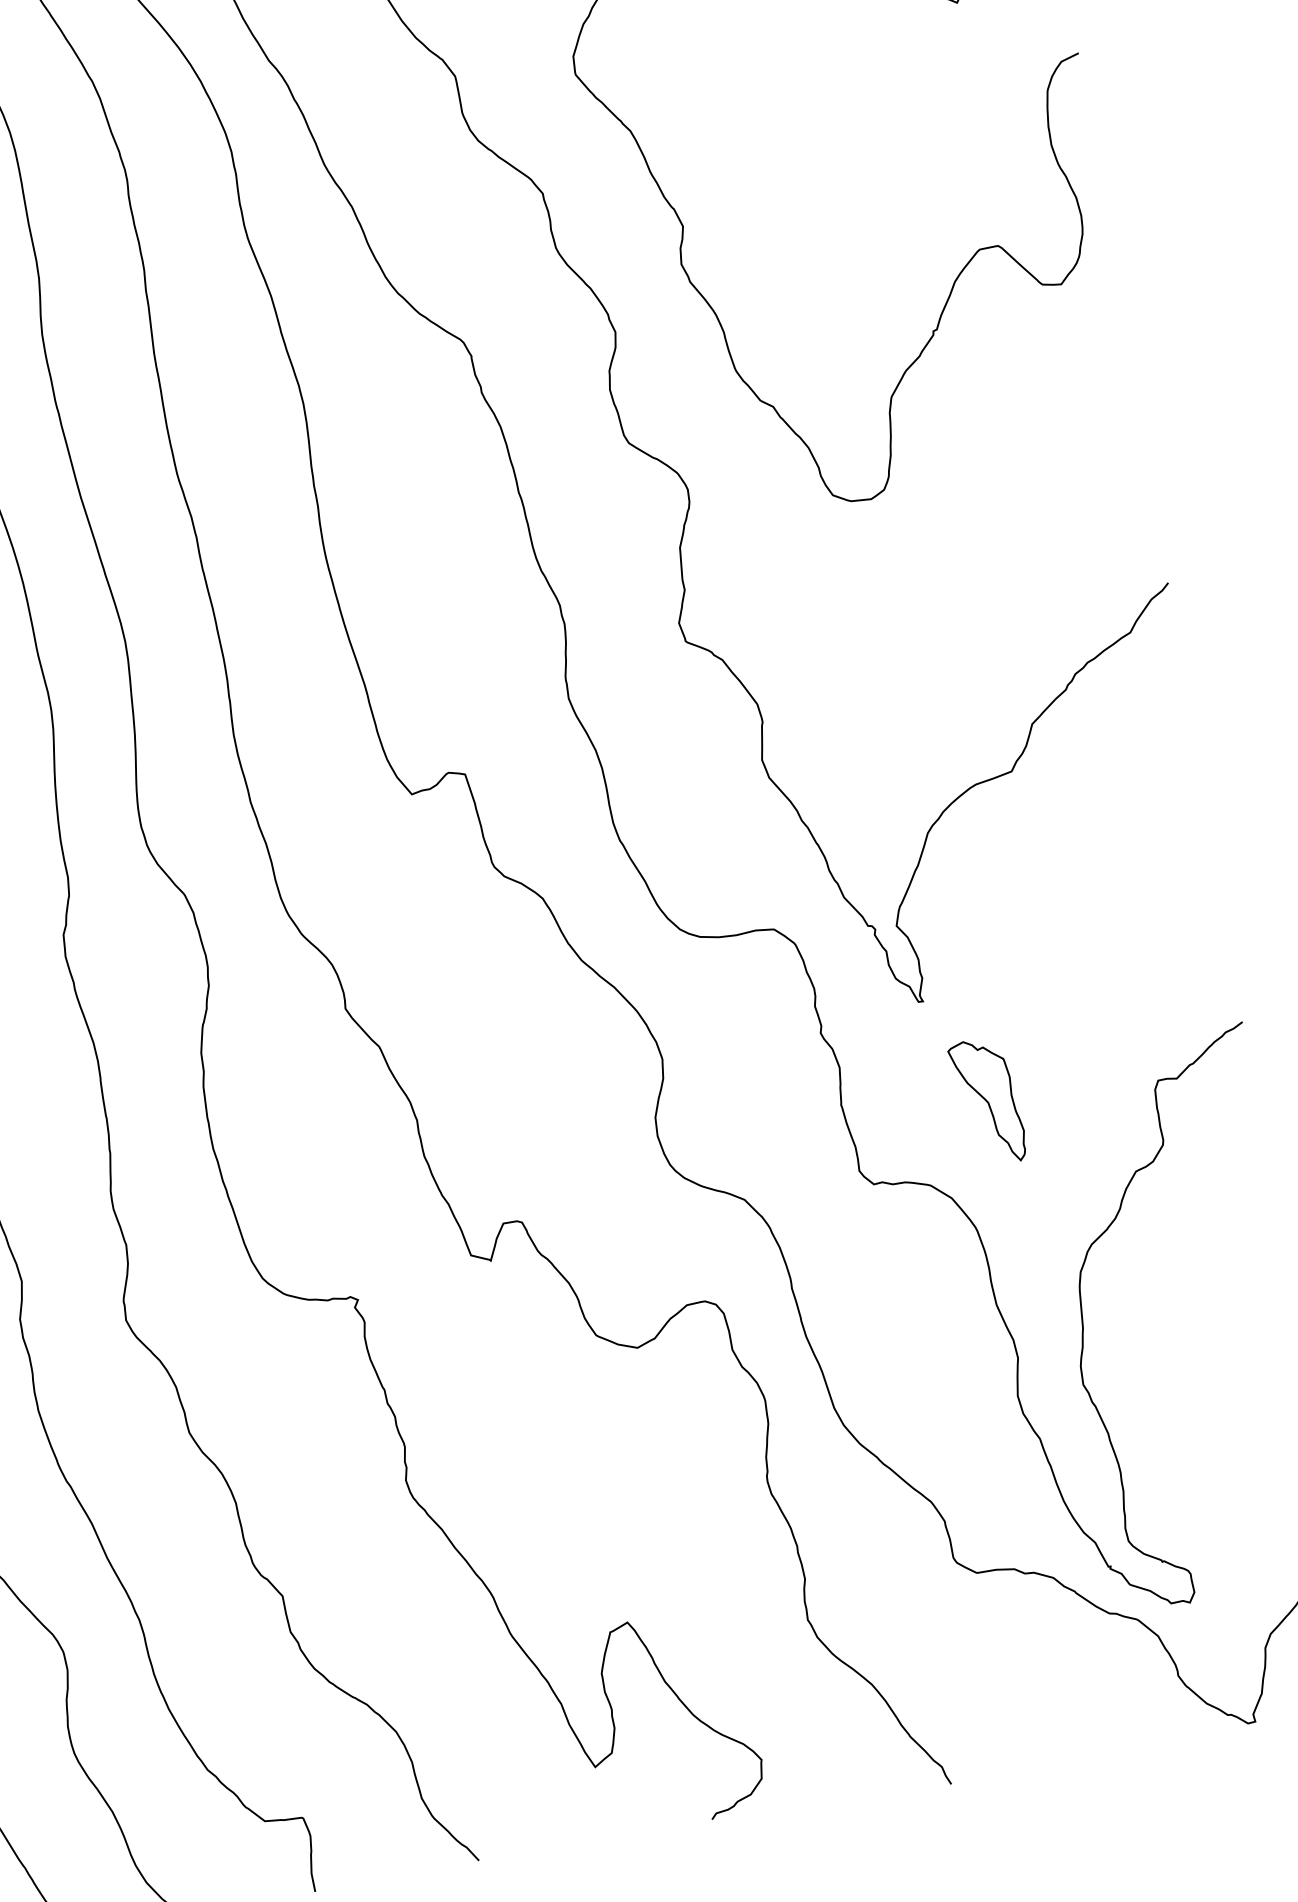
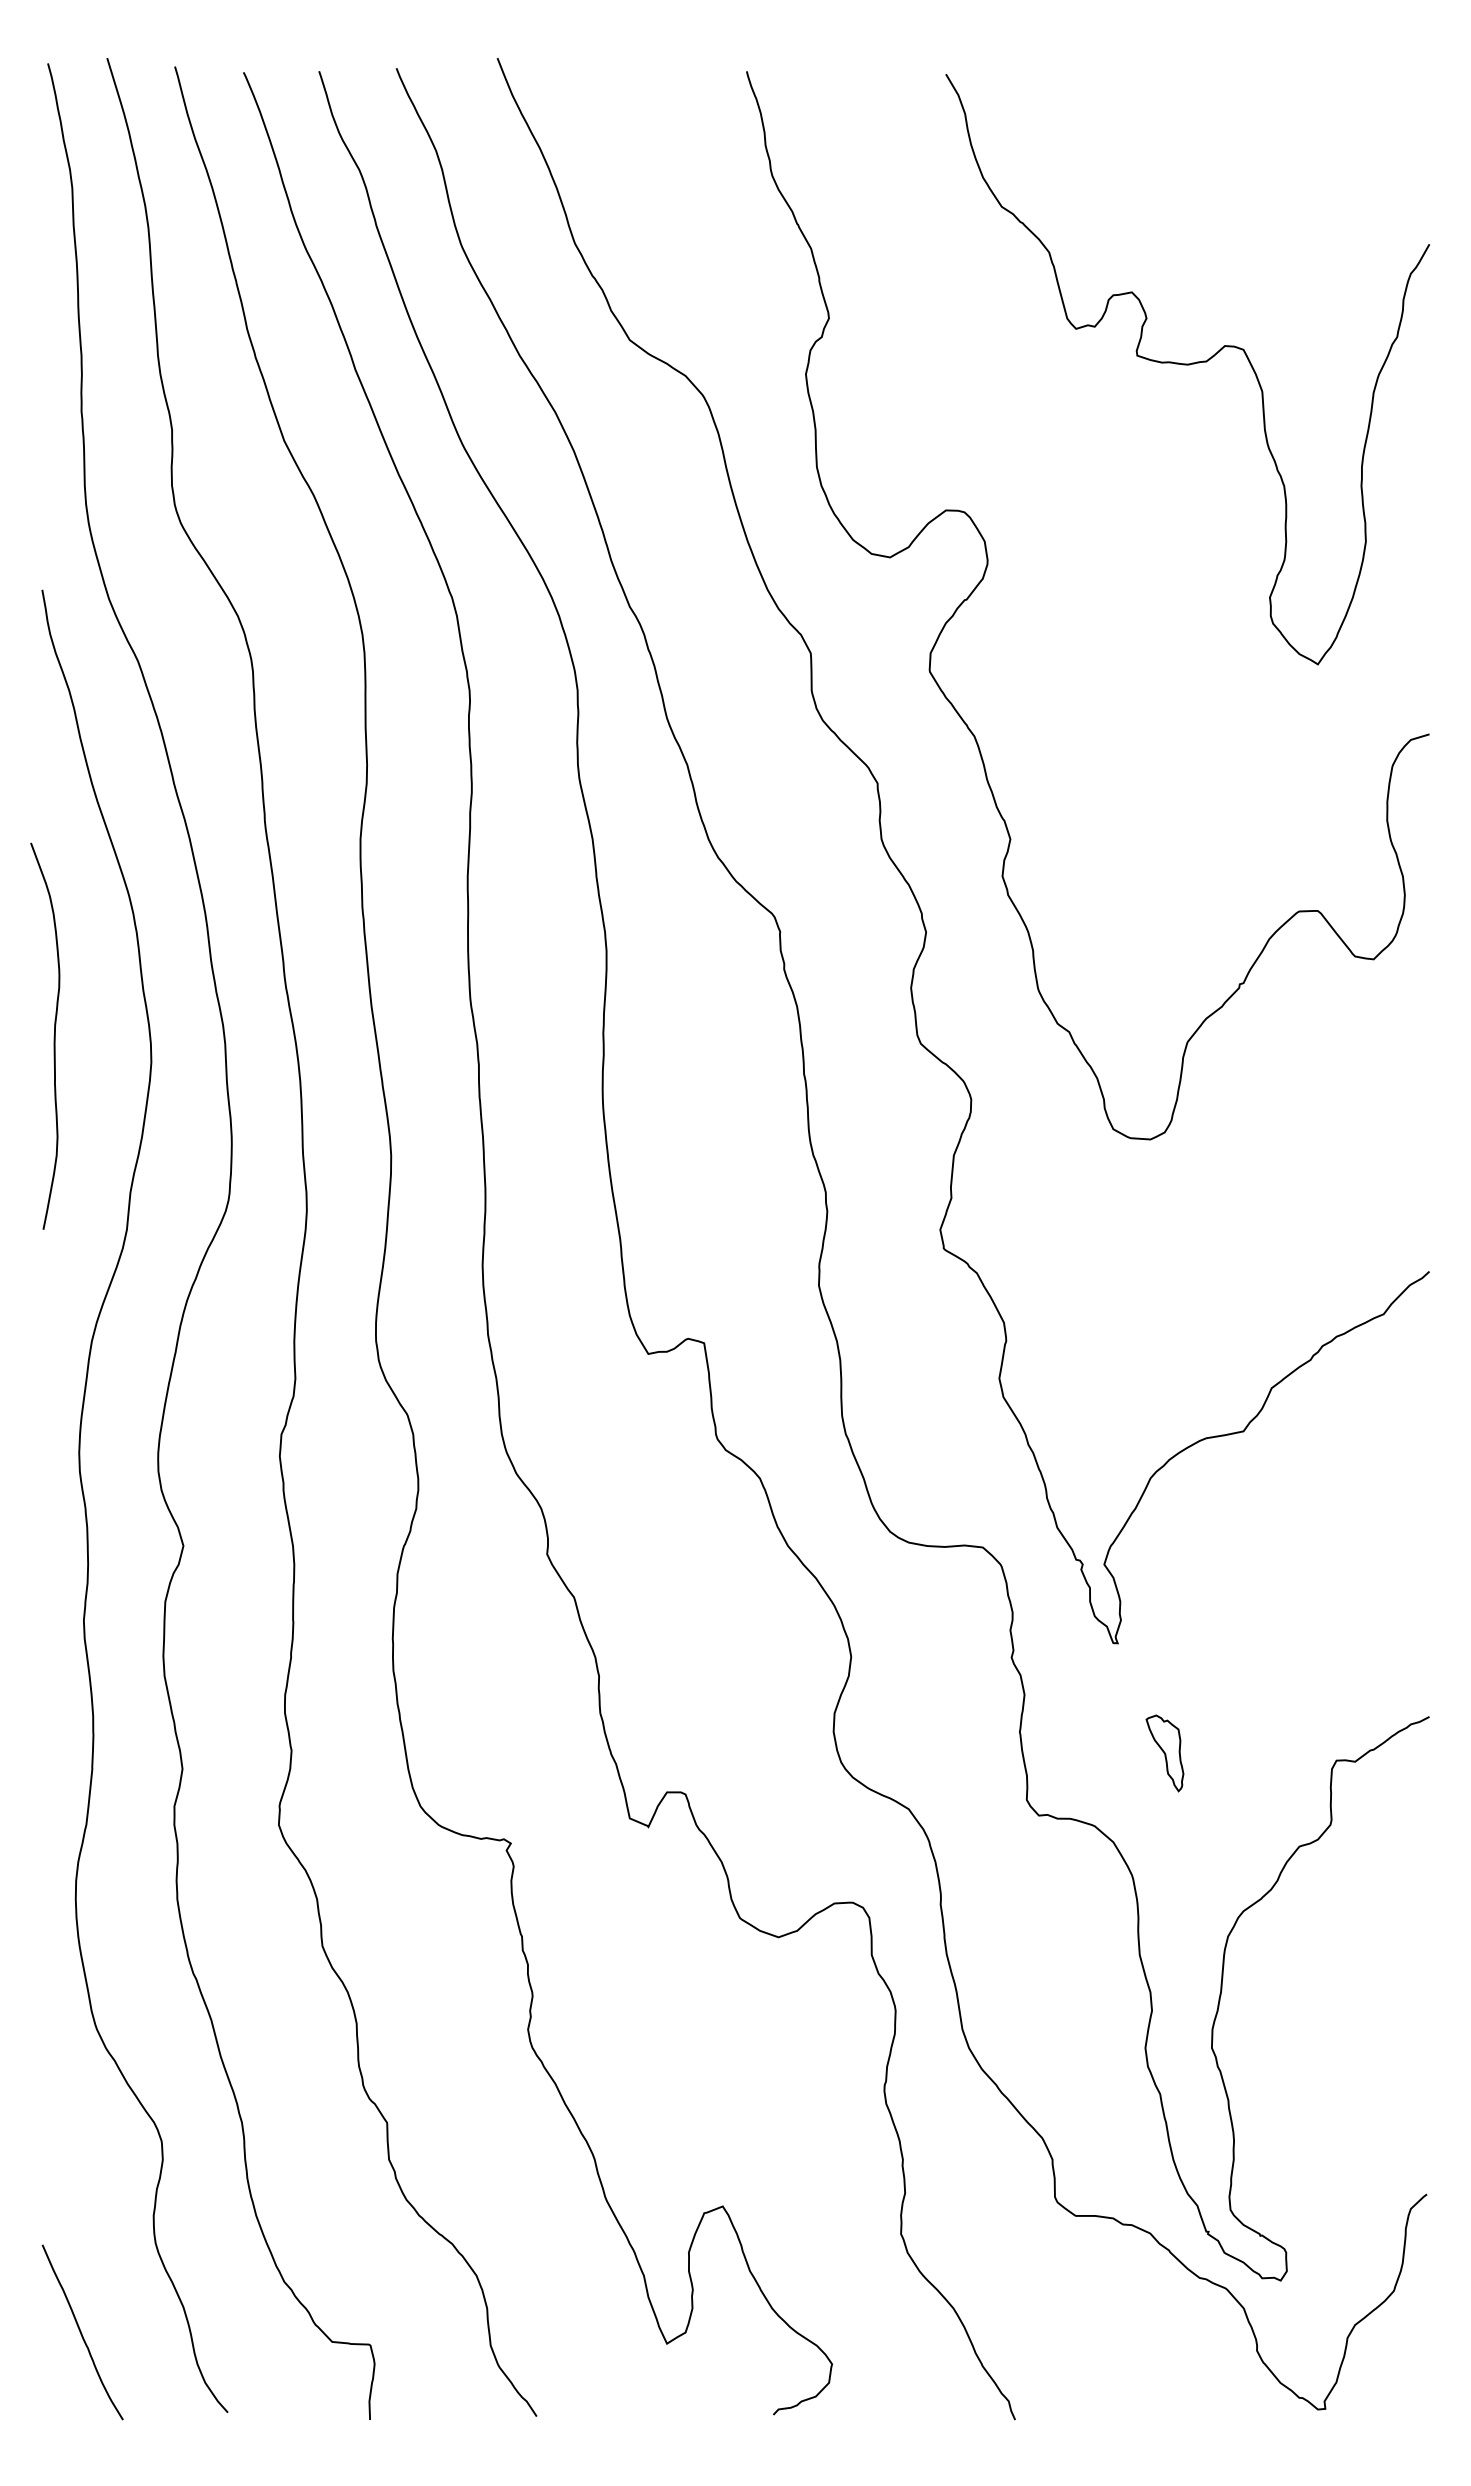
part: (987, 1102) -> (1164, 1753), size x0.6

